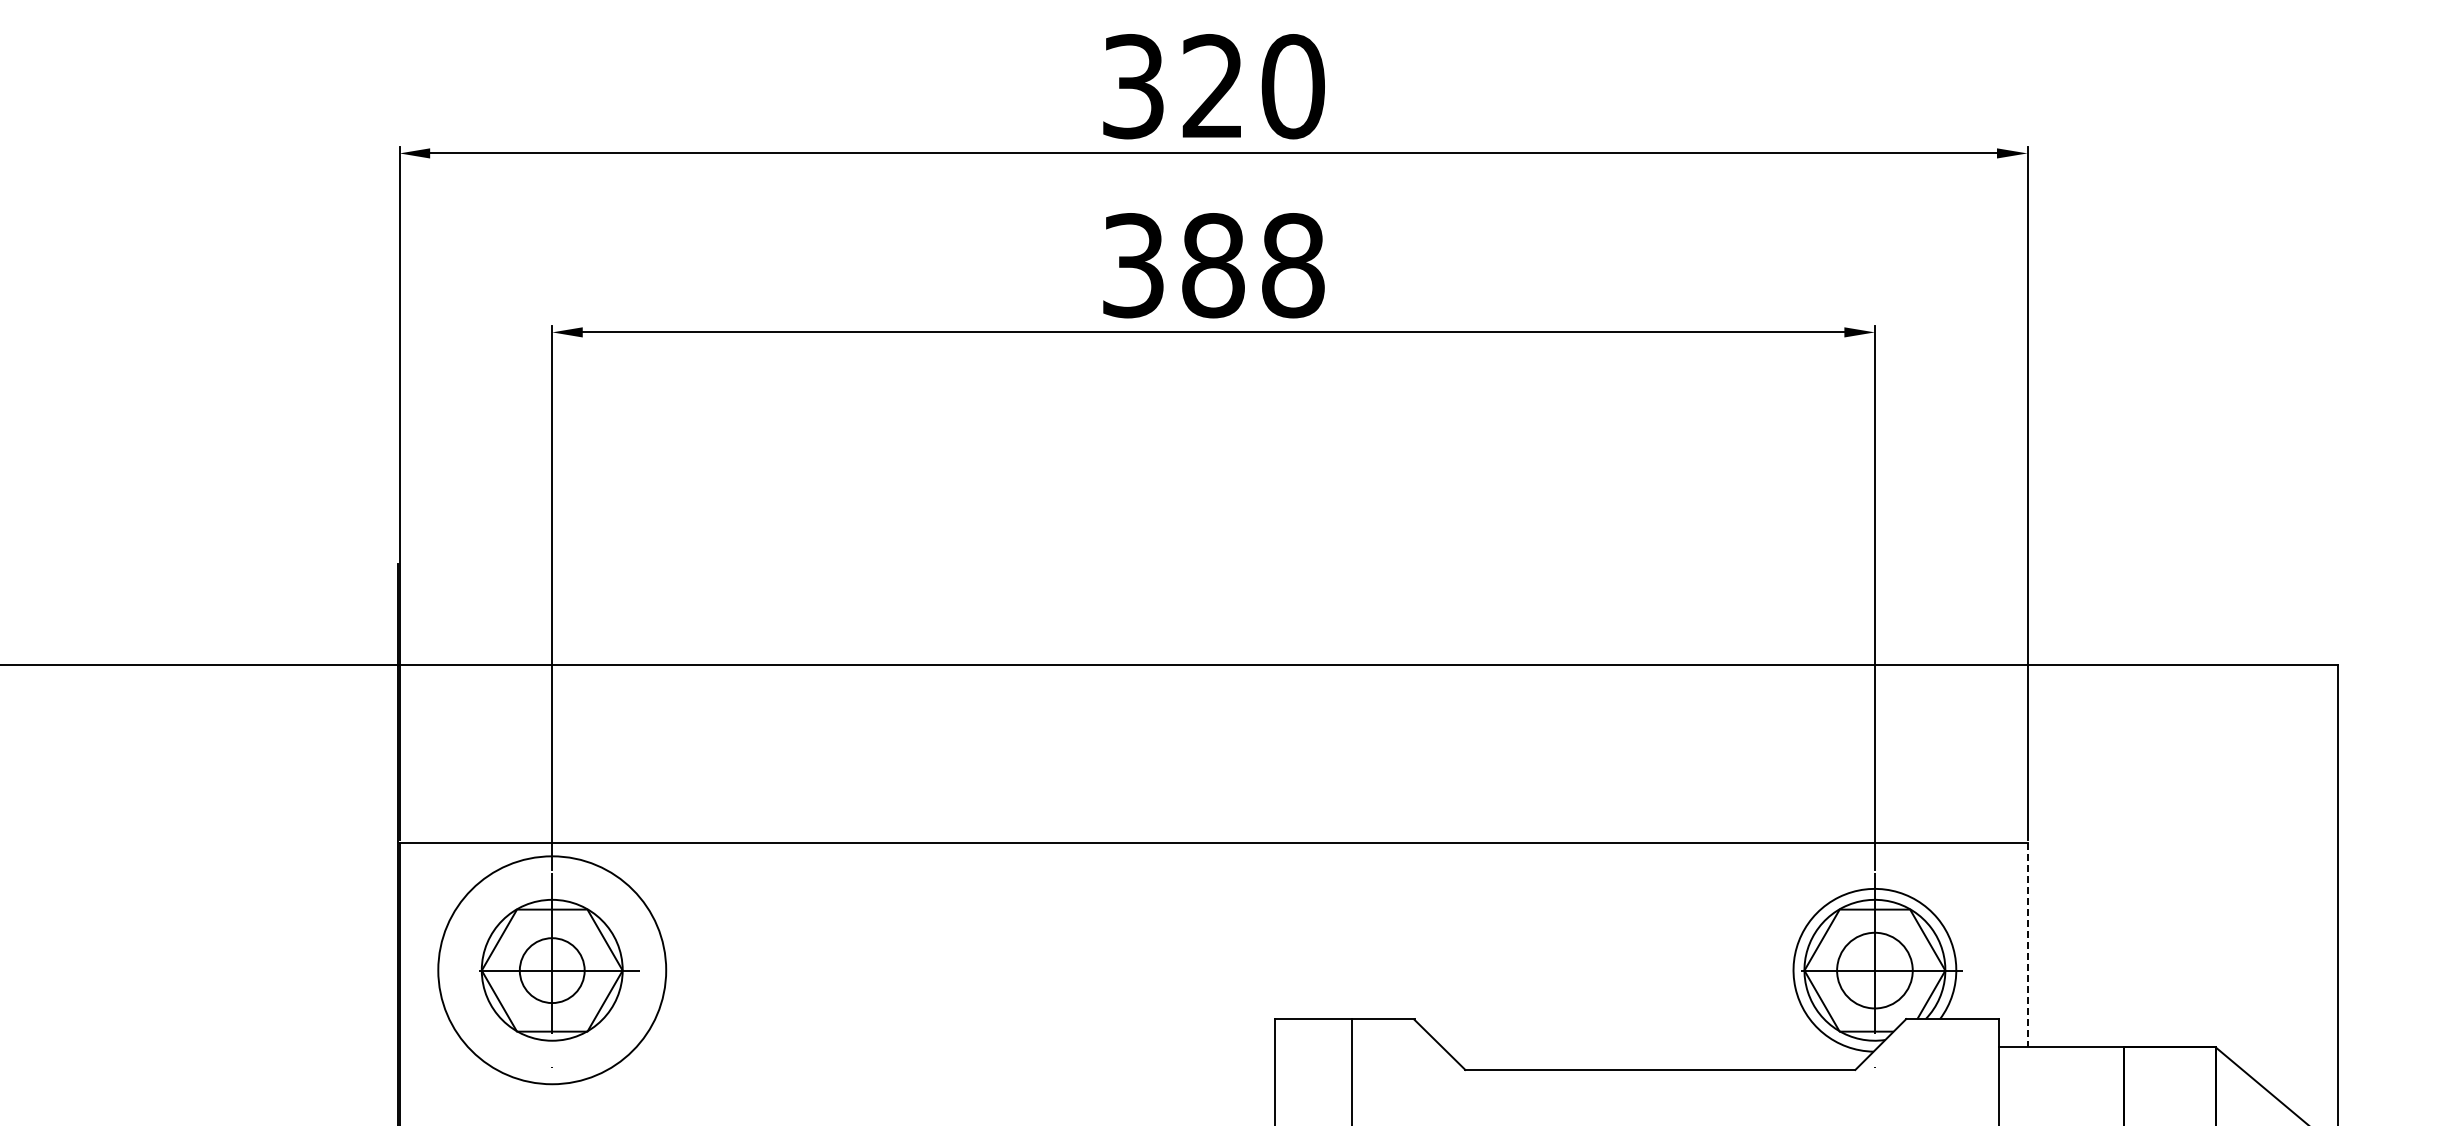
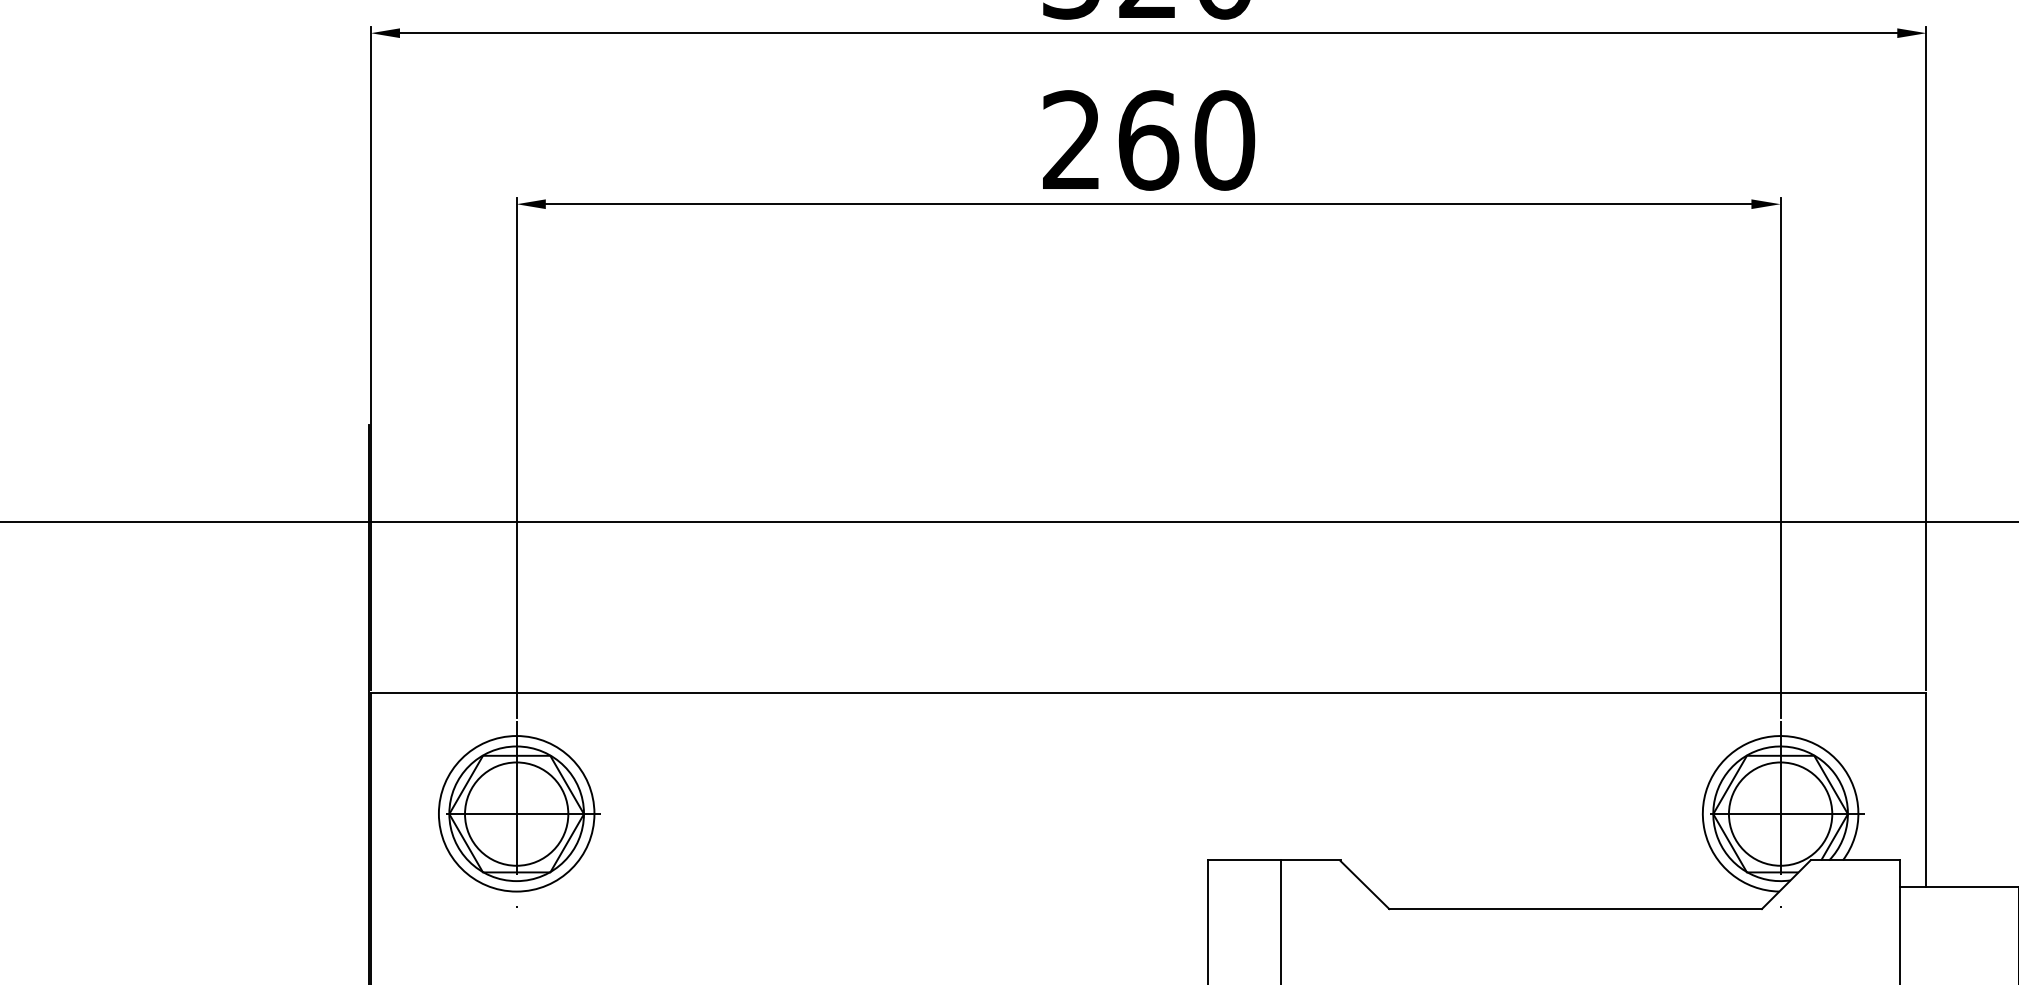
text: (1213, 265) -> (1148, 140), 388 -> 260
line: (2027, 944) -> (1926, 789), dashed -> solid
circle: (551, 969) -> (515, 813), size x0.71
circle: (552, 970) -> (516, 814), size x1.67
circle: (1874, 970) -> (1780, 814), size x1.43

